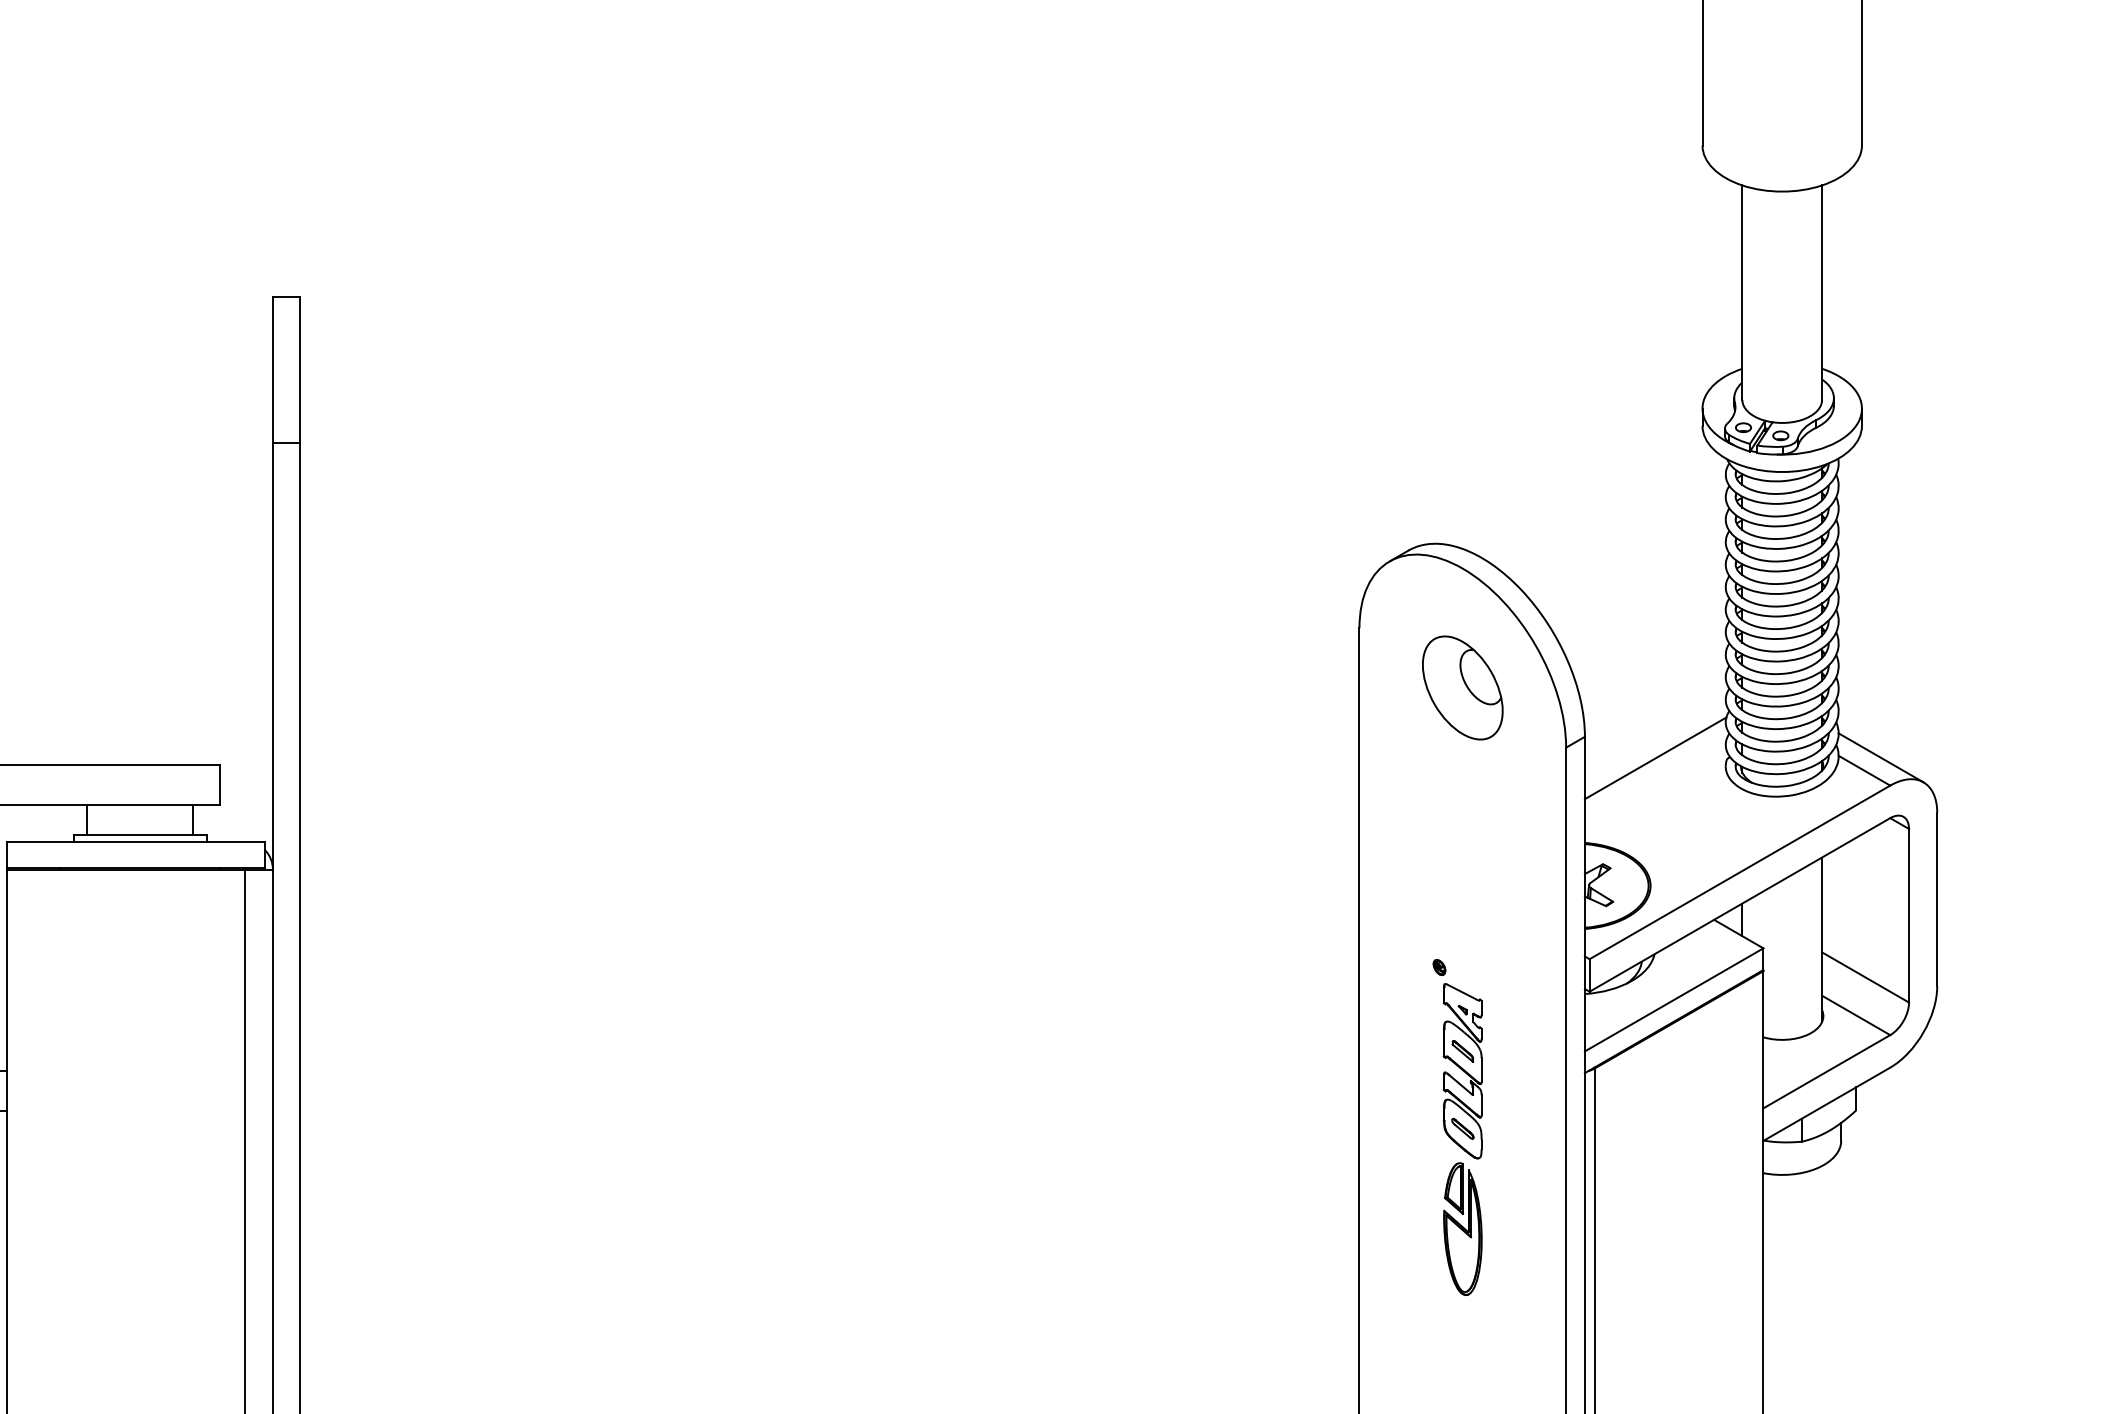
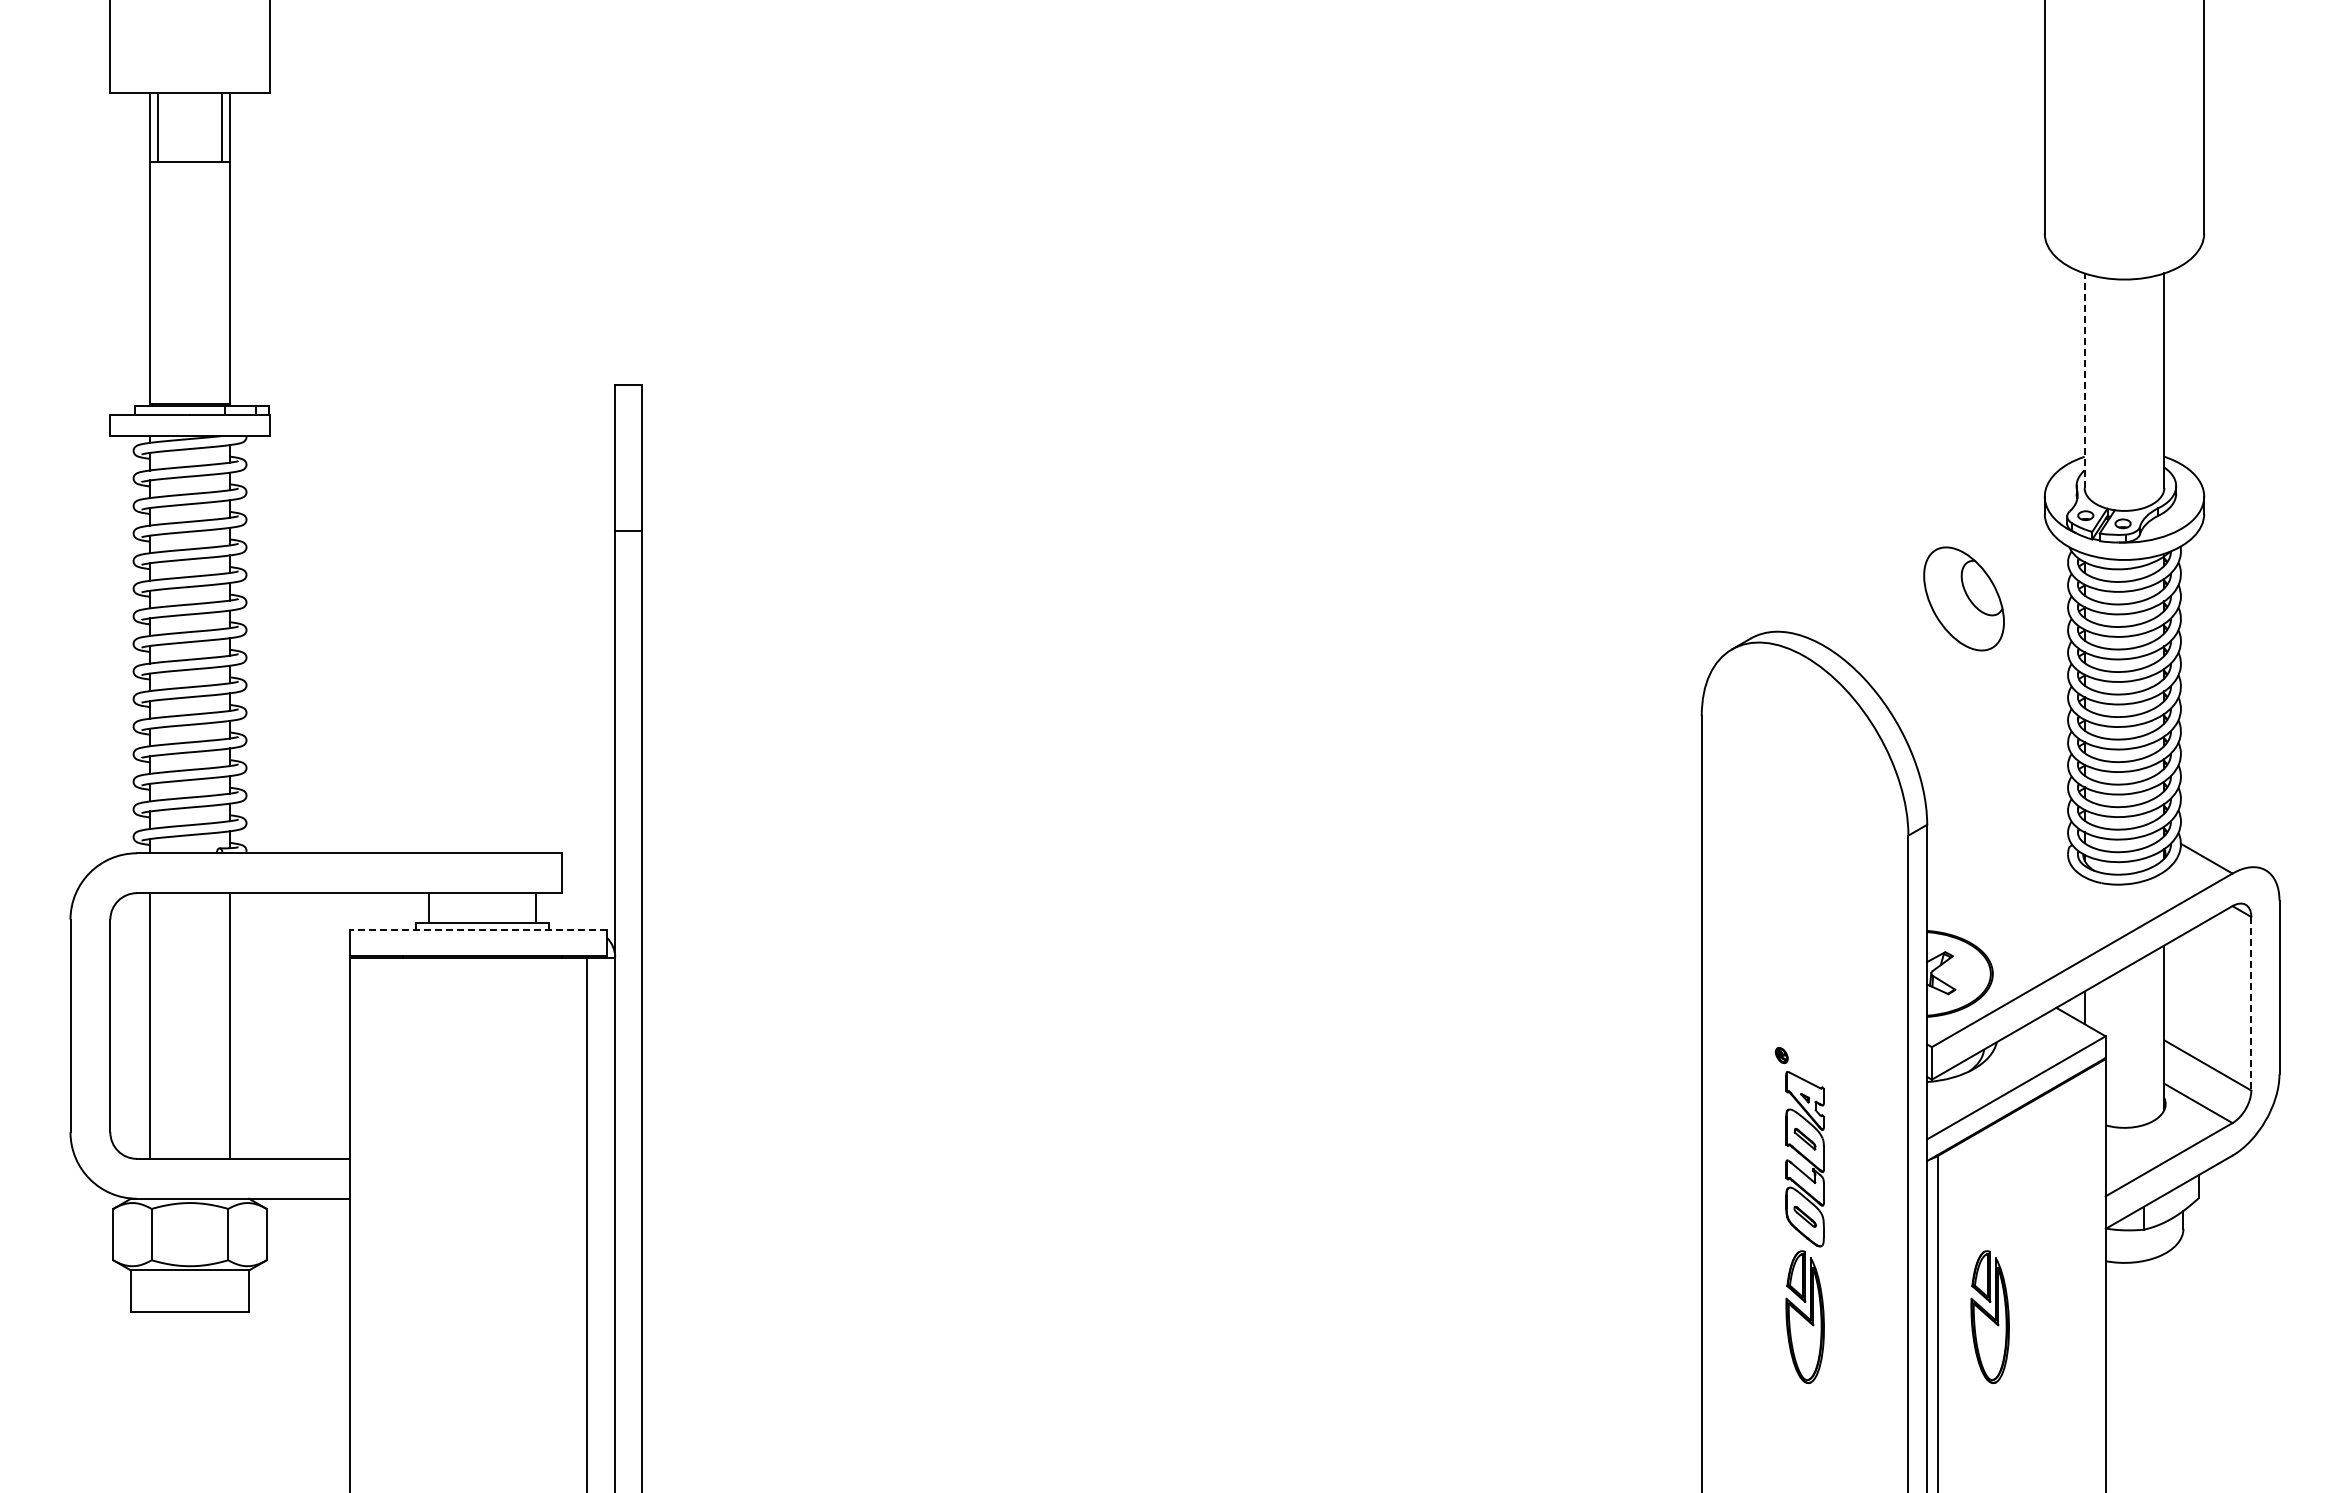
line: (1742, 292) -> (2084, 380), solid -> dashed
part: (1462, 687) -> (1963, 598), moved
line: (1880, 757) -> (2222, 845), removed
line: (1655, 758) -> (1997, 846), removed
line: (136, 841) -> (478, 929), solid -> dashed
line: (1909, 915) -> (2251, 1003), solid -> dashed
part: (1647, 1228) -> (1989, 1316), added

